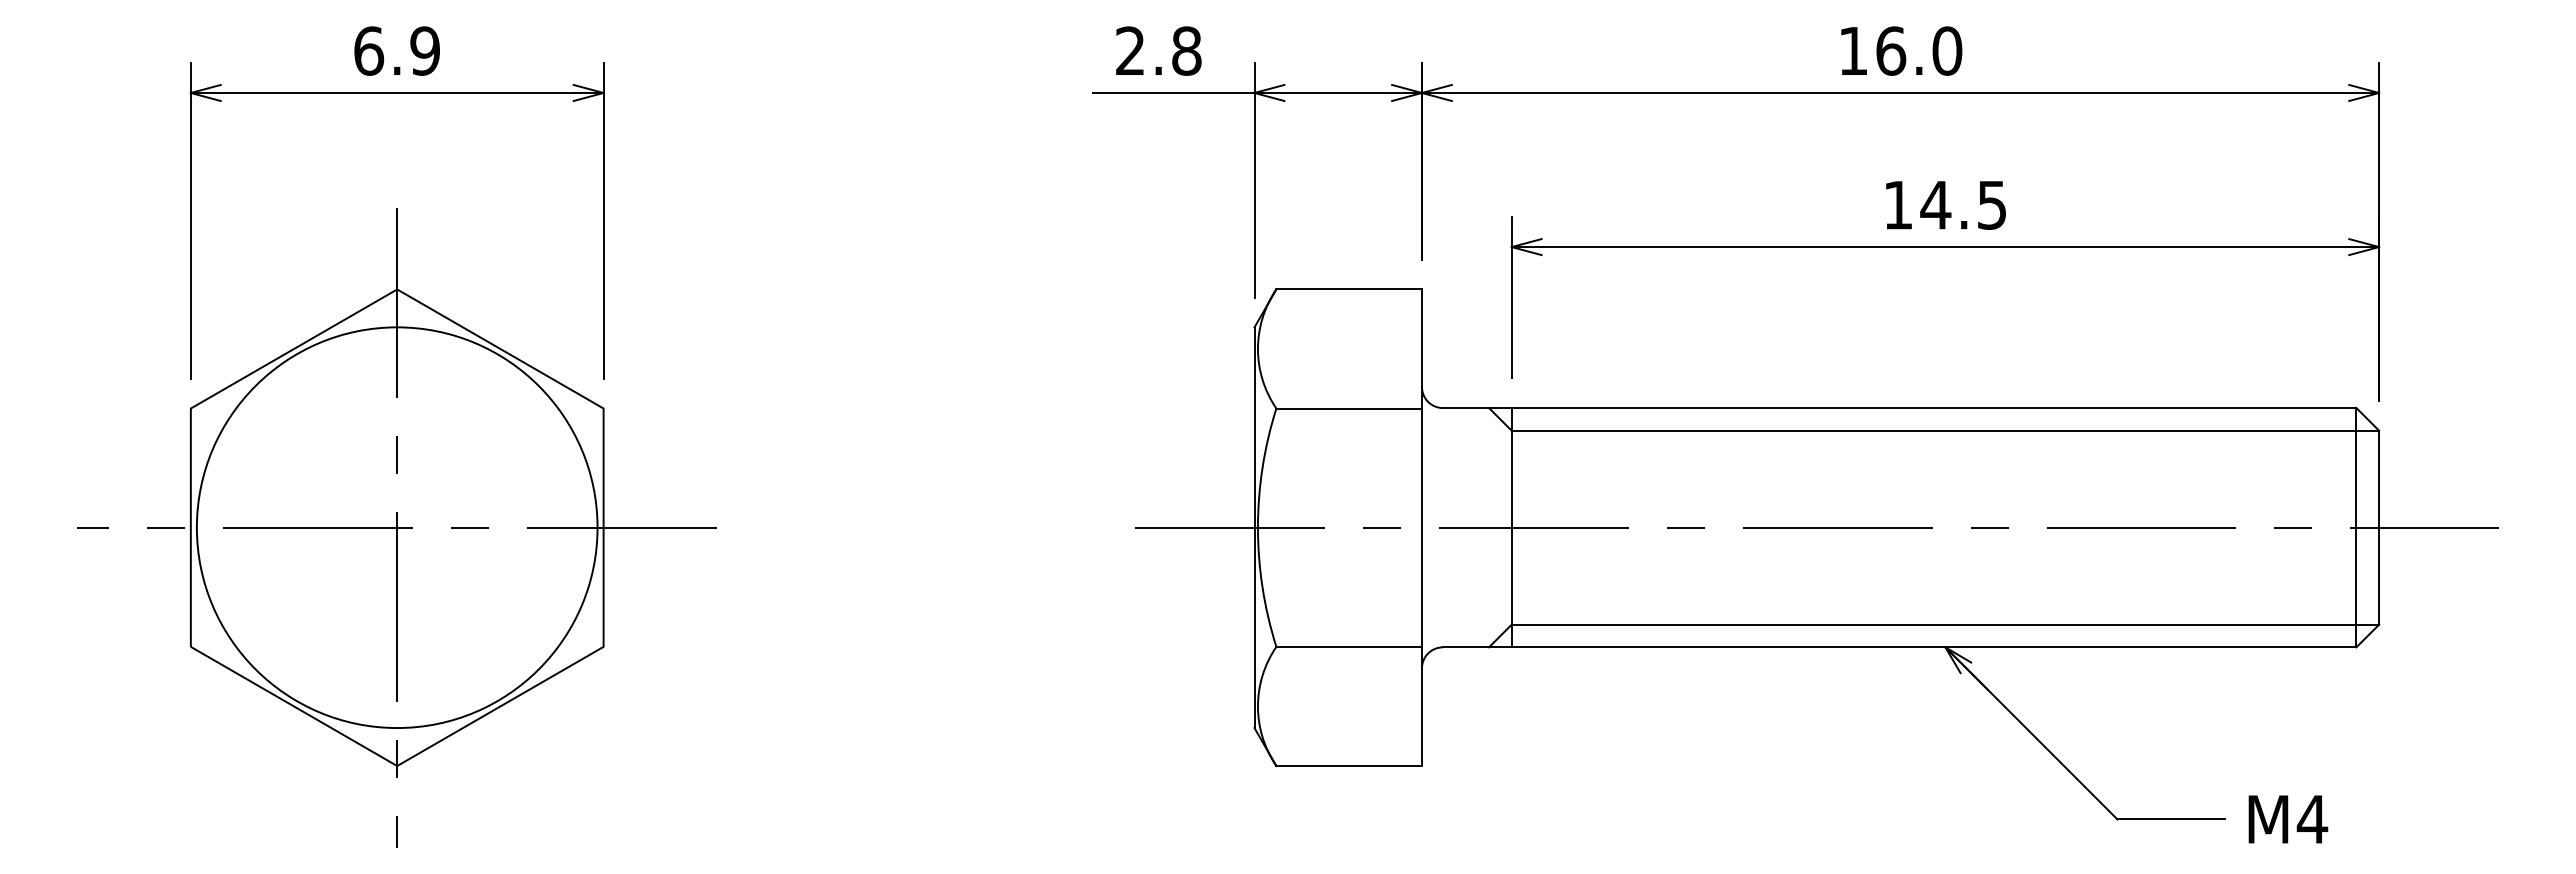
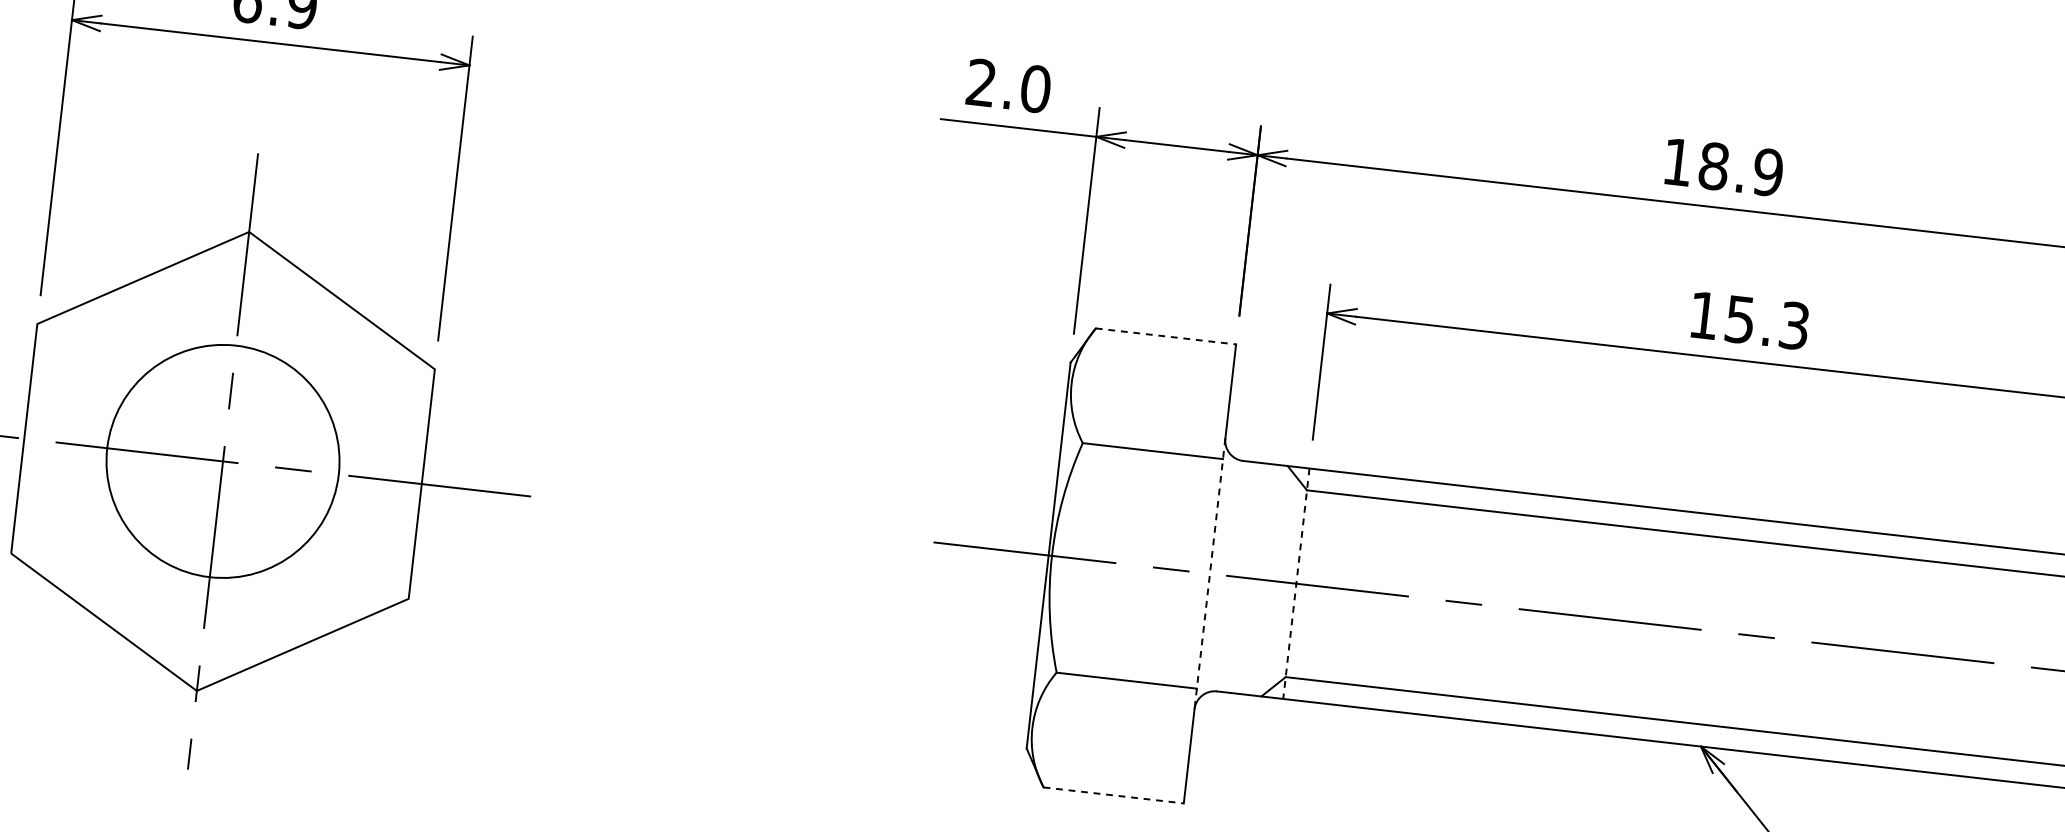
text: (1186, 50) -> (1035, 88), 2.8 -> 2.0
text: (1919, 50) -> (1741, 168), 16.0 -> 18.9
text: (1963, 204) -> (1766, 322), 14.5 -> 15.3
line: (1349, 289) -> (1166, 336), solid -> dashed
circle: (396, 527) -> (222, 461), size x0.6
line: (1421, 527) -> (1209, 573), solid -> dashed
line: (1511, 527) -> (1296, 583), solid -> dashed
line: (1349, 766) -> (1113, 795), solid -> dashed

